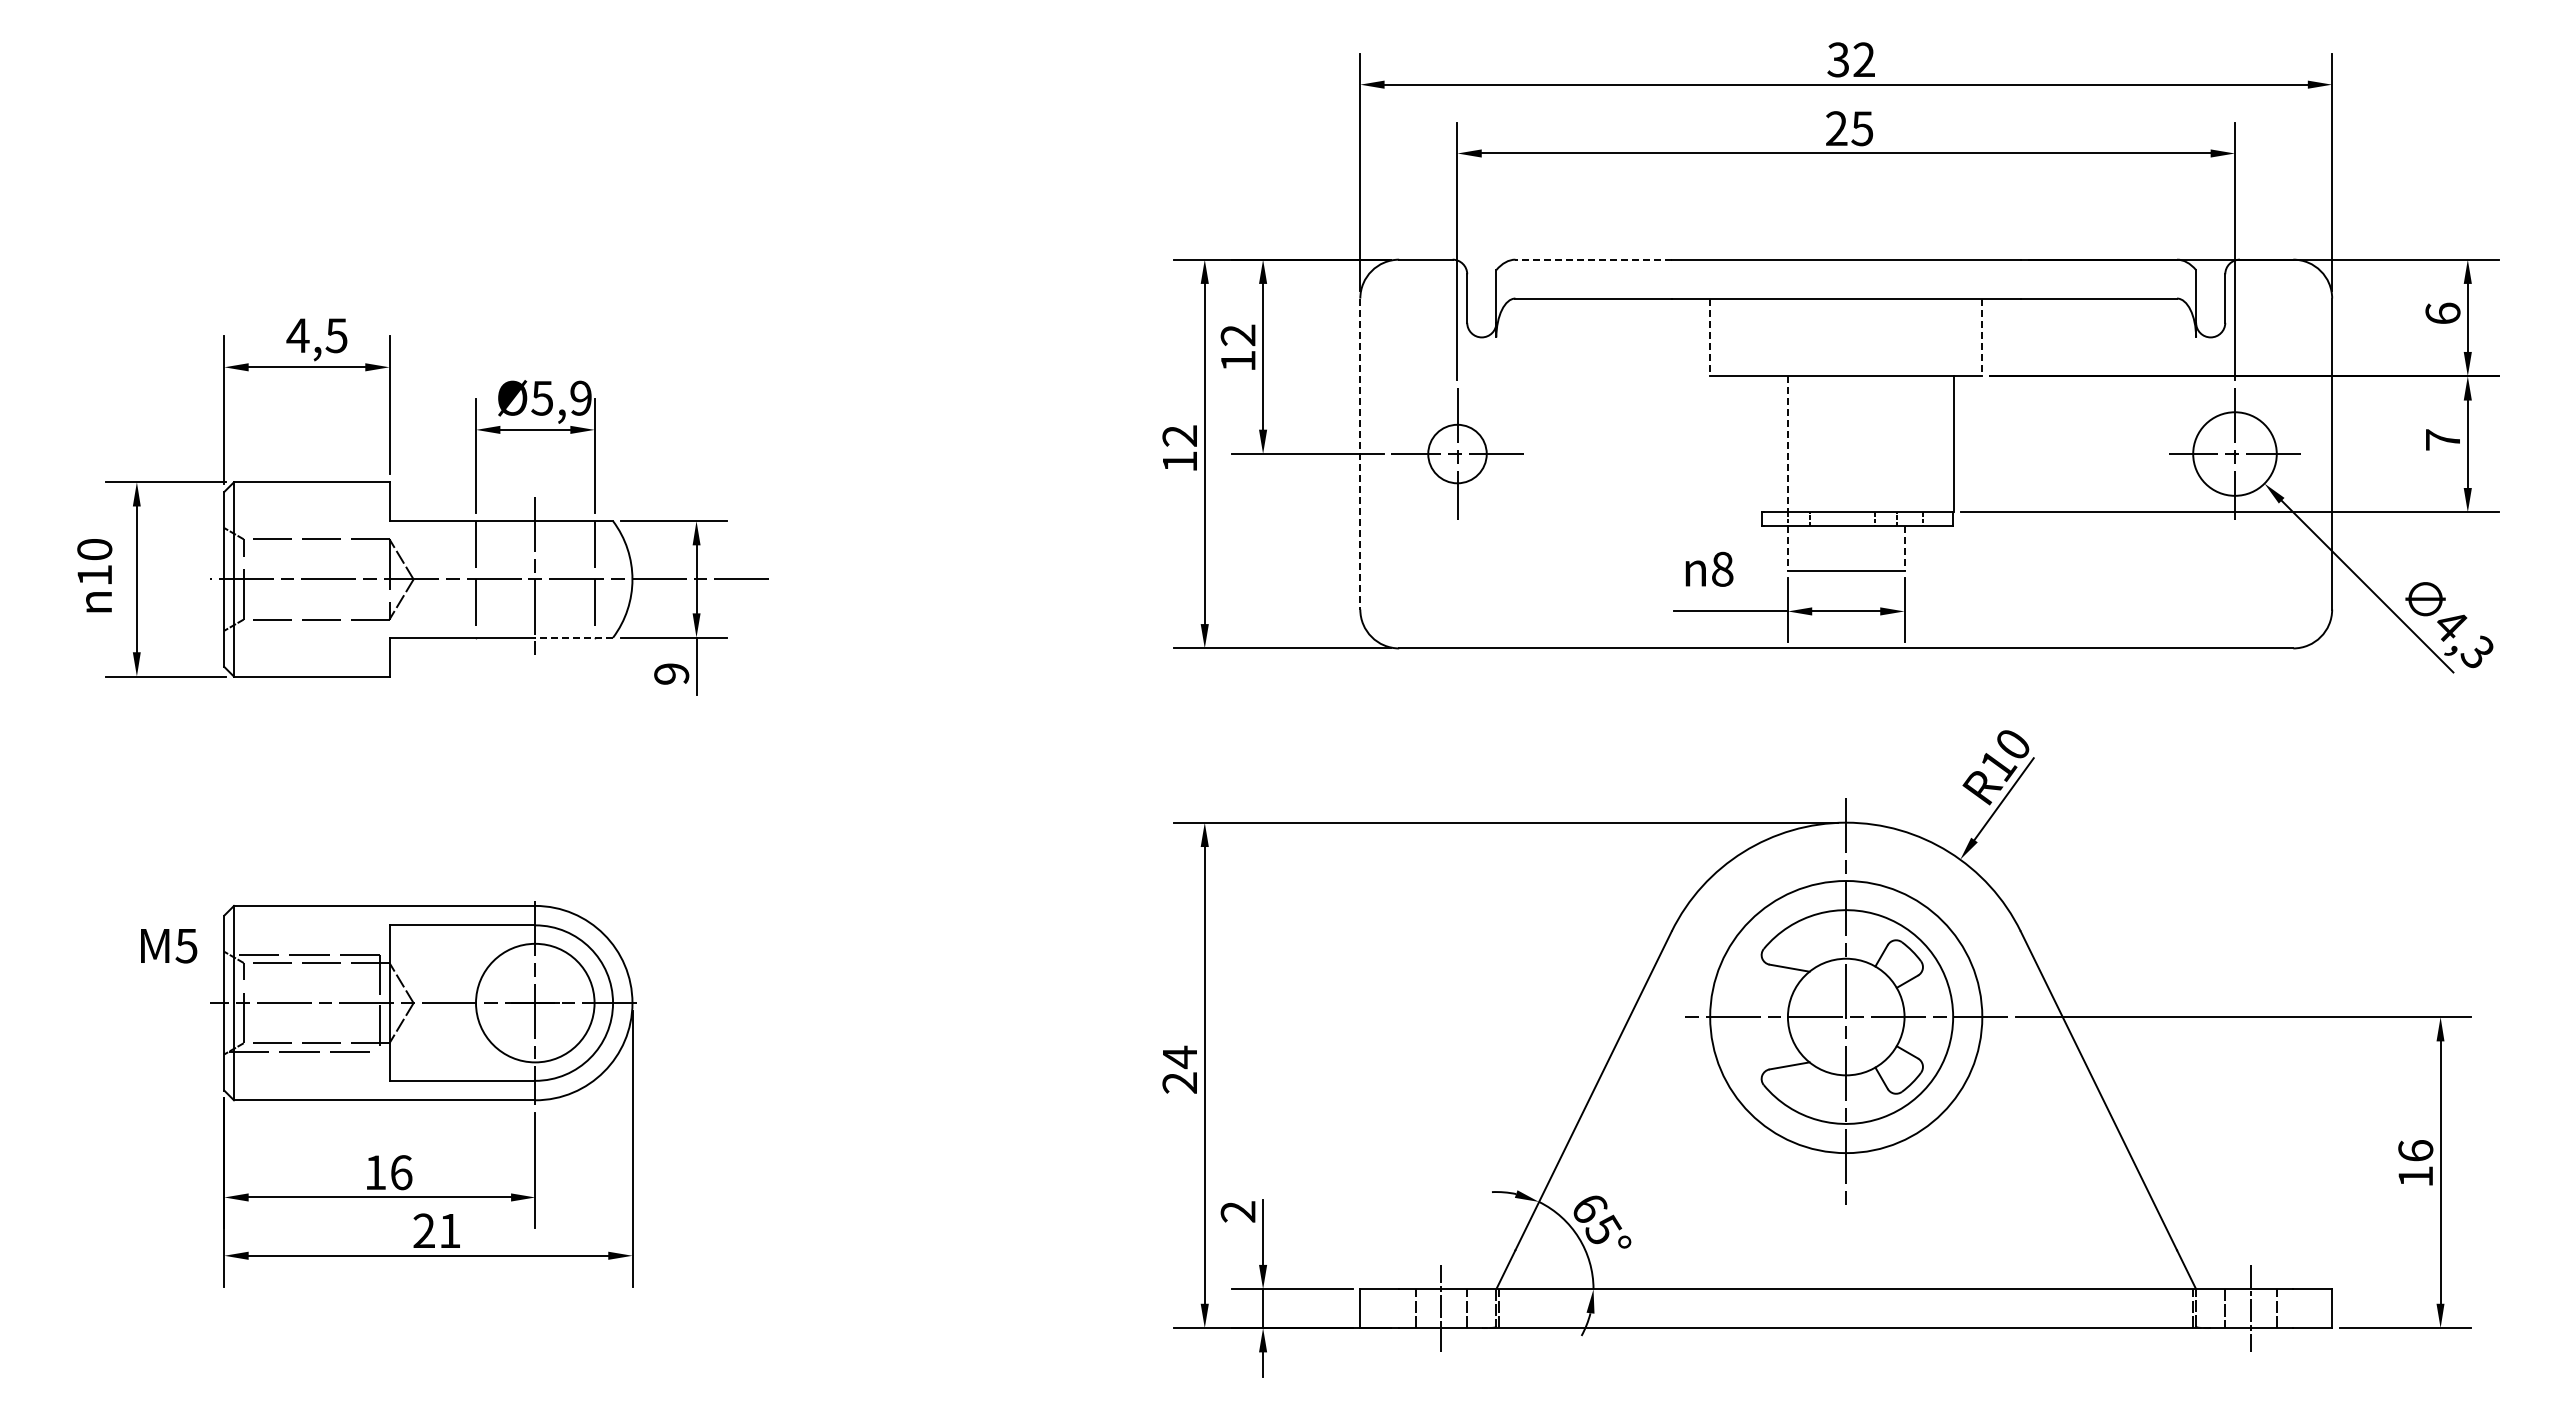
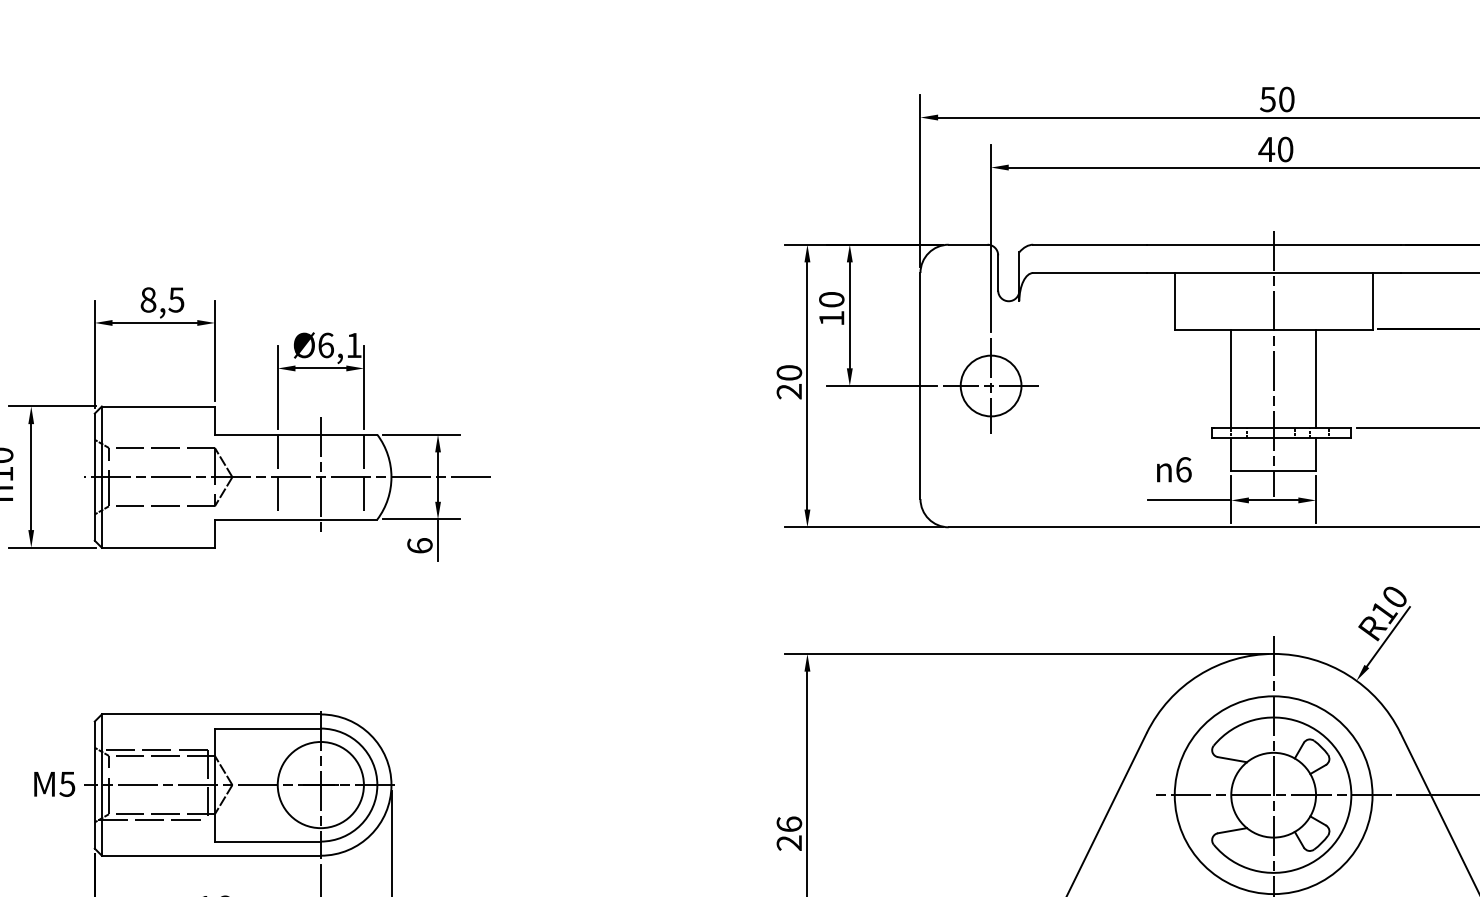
text: (1850, 59) -> (1276, 99), 32 -> 50
text: (1849, 128) -> (1276, 149), 25 -> 40
line: (1593, 259) -> (1089, 244), dashed -> solid
text: (297, 335) -> (148, 299), 4,5 -> 8,5
text: (1237, 335) -> (831, 299), 12 -> 10
line: (1710, 337) -> (1174, 301), dashed -> solid
line: (1982, 337) -> (1372, 301), dashed -> solid
text: (561, 397) -> (339, 344), Ø5,9 -> Ø6,1
line: (1846, 423) -> (1273, 363), added
line: (1787, 444) -> (1230, 379), dashed -> solid
line: (1953, 444) -> (1315, 379), moved
text: (1179, 448) -> (789, 381), 12 -> 20
circle: (1457, 453) -> (991, 385), size x1.43
line: (1360, 454) -> (920, 386), dashed -> solid
line: (1787, 548) -> (1230, 454), dashed -> solid
line: (1904, 548) -> (1315, 454), dashed -> solid
text: (1722, 568) -> (1183, 469), 8 -> 6
line: (574, 637) -> (349, 519), dashed -> solid
text: (671, 673) -> (419, 545), 9 -> 6
text: (169, 946) -> (54, 784), moved
text: (1179, 1057) -> (789, 824), 24 -> 26

